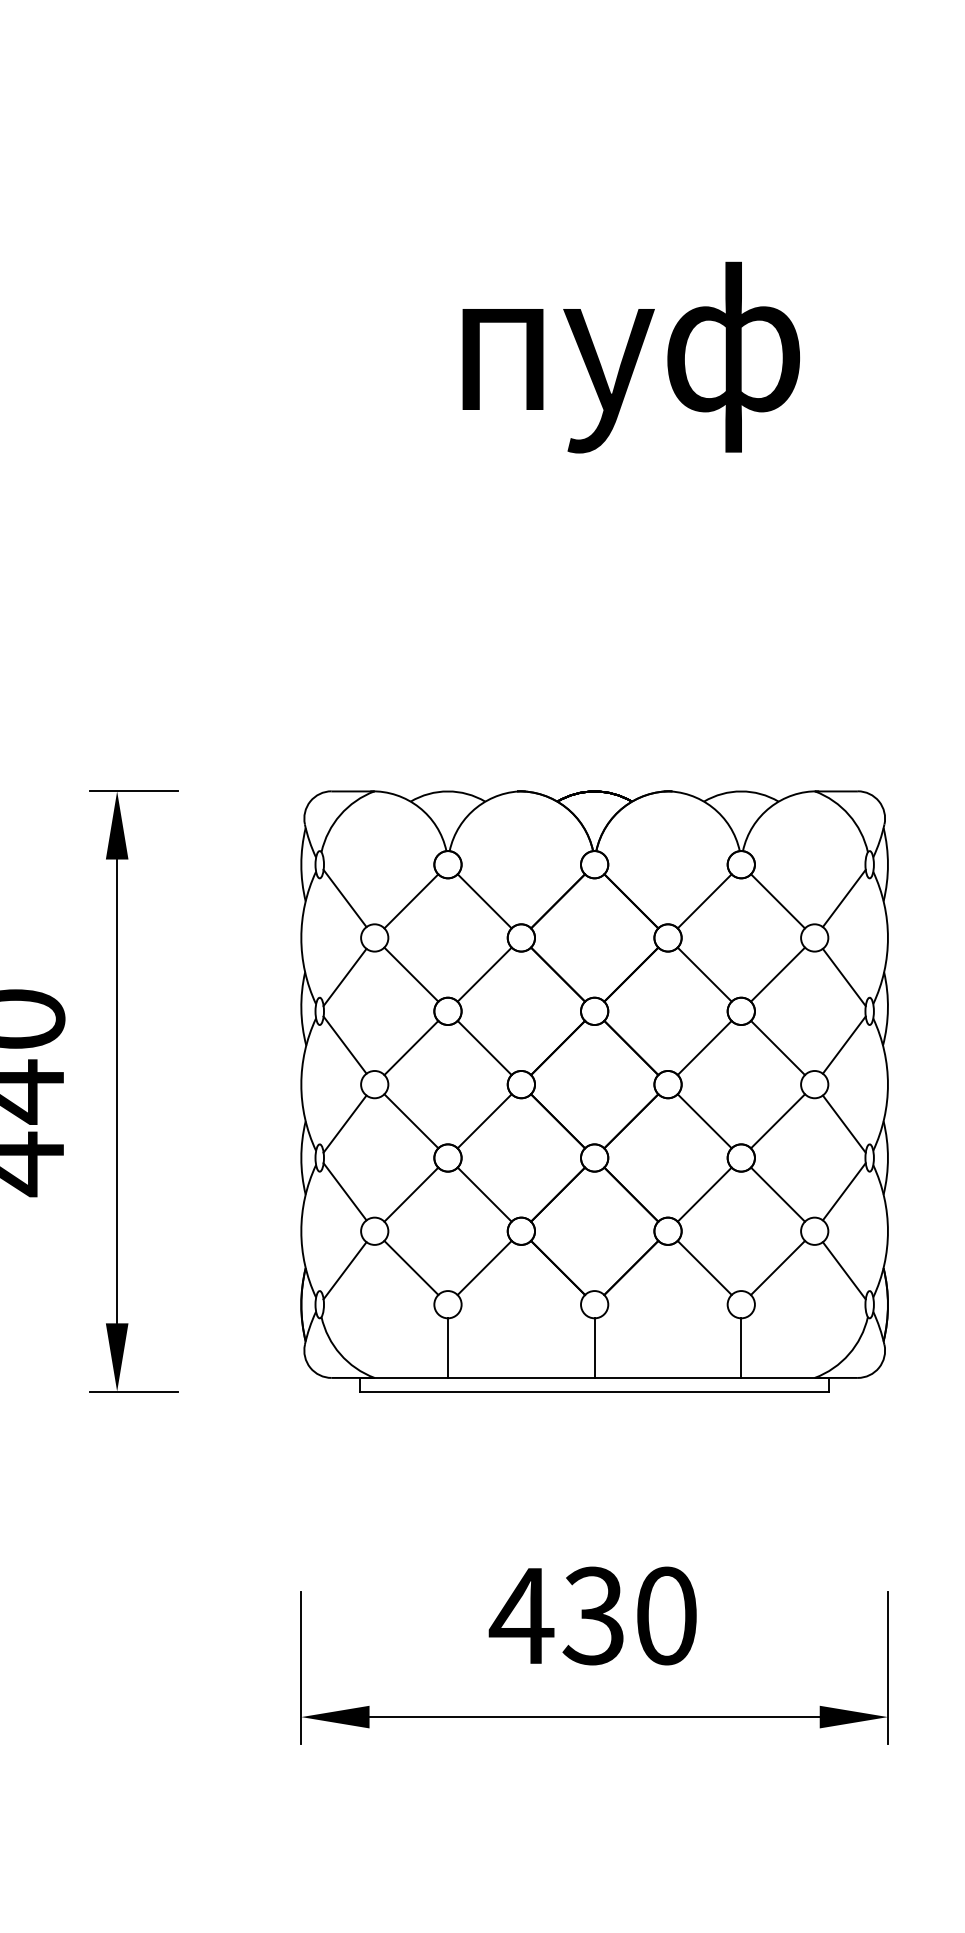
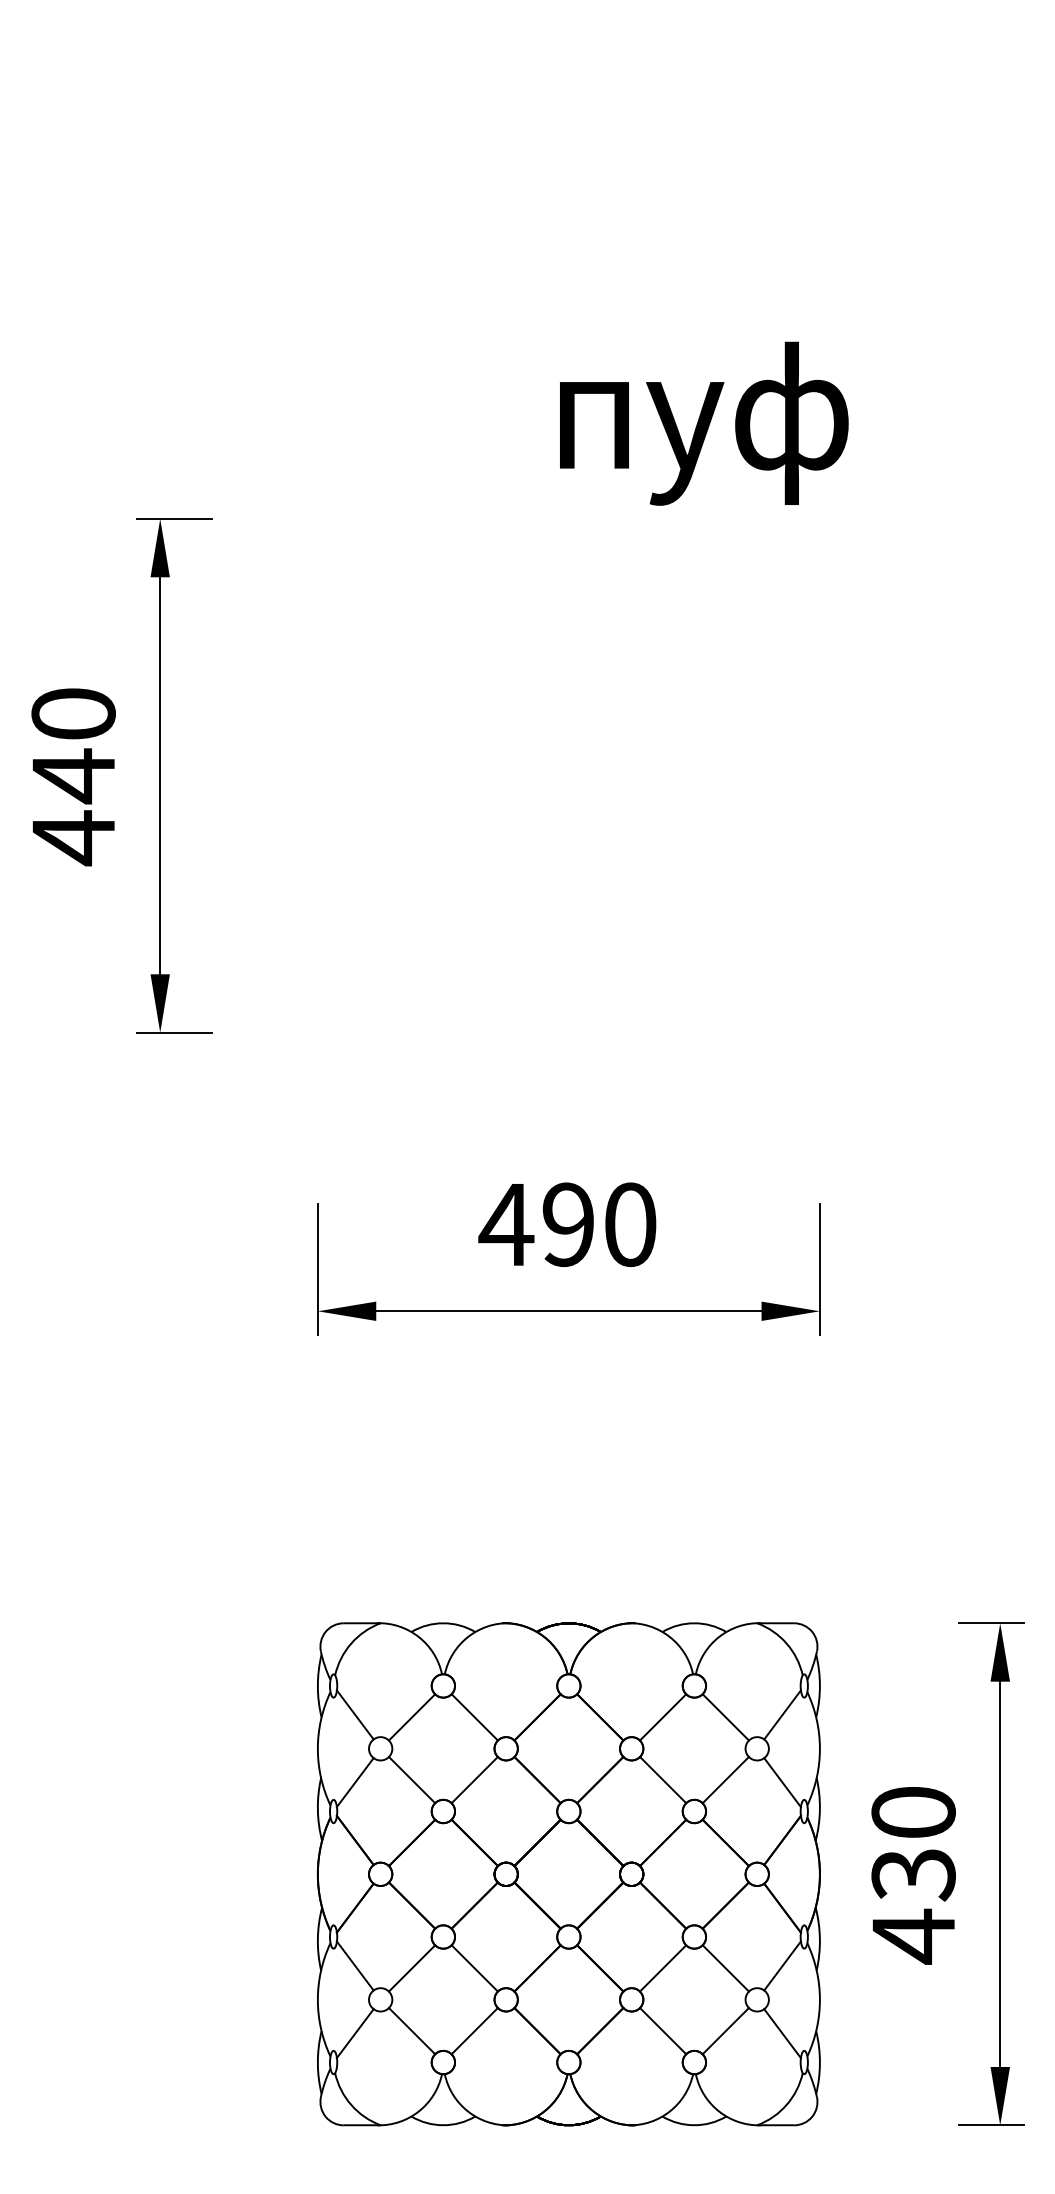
text: (631, 357) -> (704, 423), moved
part: (594, 1091) -> (568, 775), removed
text: (593, 1615) -> (567, 1224), 430 -> 490

